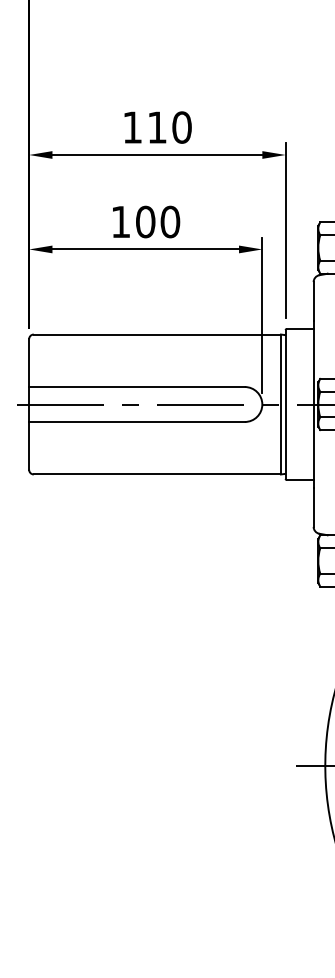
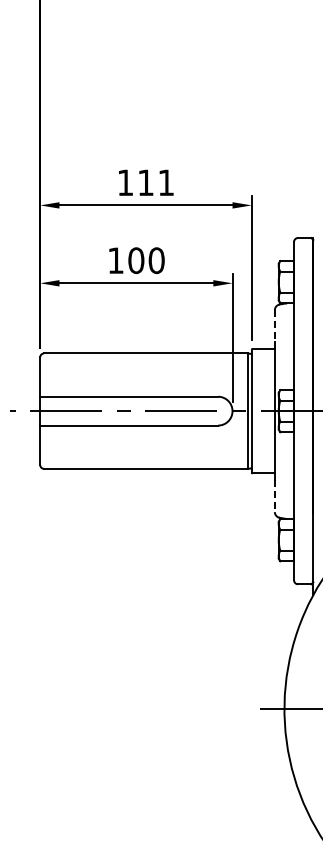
text: (182, 127) -> (166, 182), 110 -> 111
line: (313, 301) -> (274, 326), solid -> dashed
line: (313, 507) -> (274, 496), solid -> dashed

